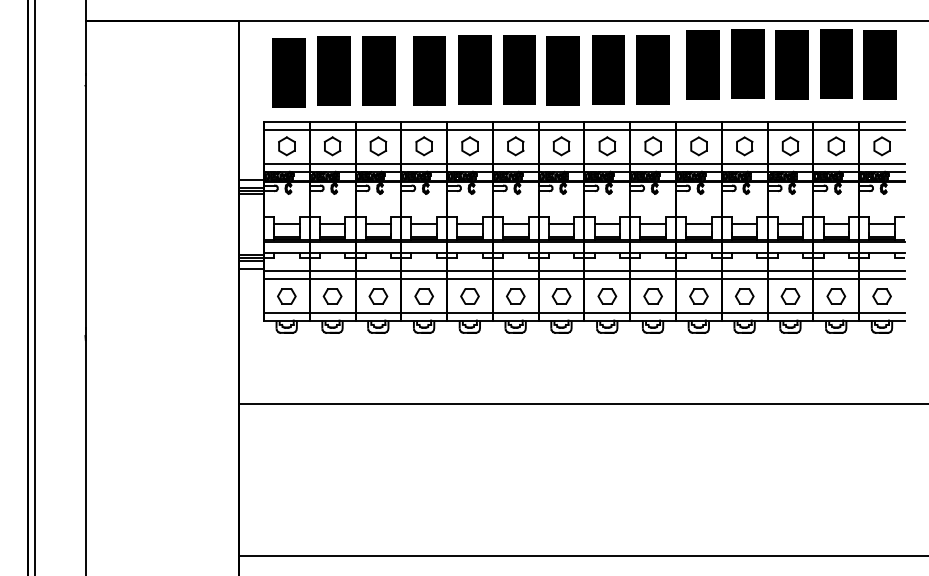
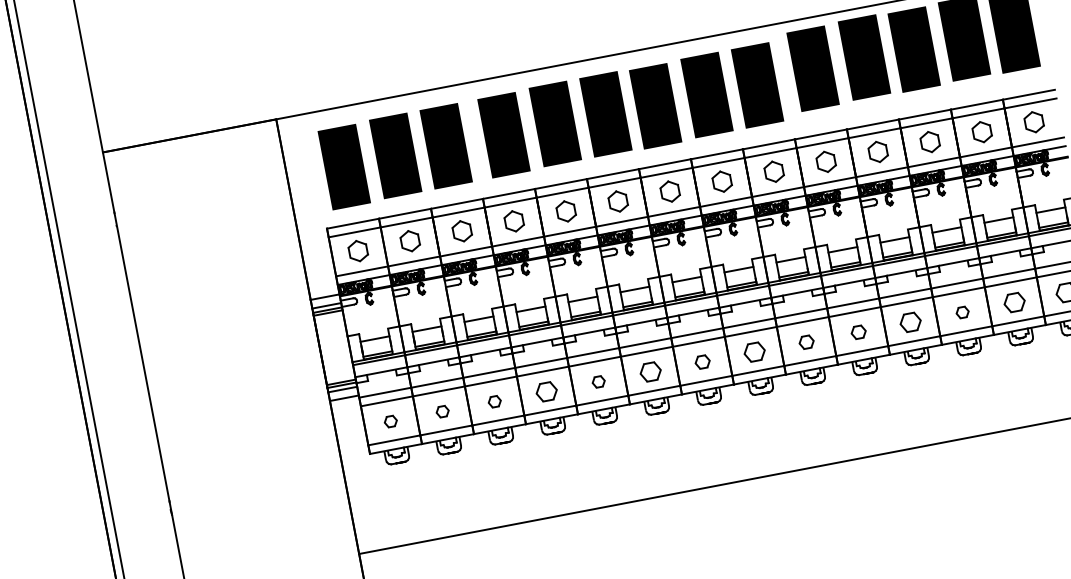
part: (286, 296) -> (390, 421), size x0.6
part: (332, 296) -> (442, 411), size x0.6
part: (378, 296) -> (494, 401), size x0.6
part: (469, 296) -> (598, 382), size x0.6
part: (561, 296) -> (702, 362), size x0.7
part: (652, 296) -> (805, 342), size x0.7
part: (698, 296) -> (858, 332), size x0.7
part: (790, 296) -> (962, 312), size x0.6

